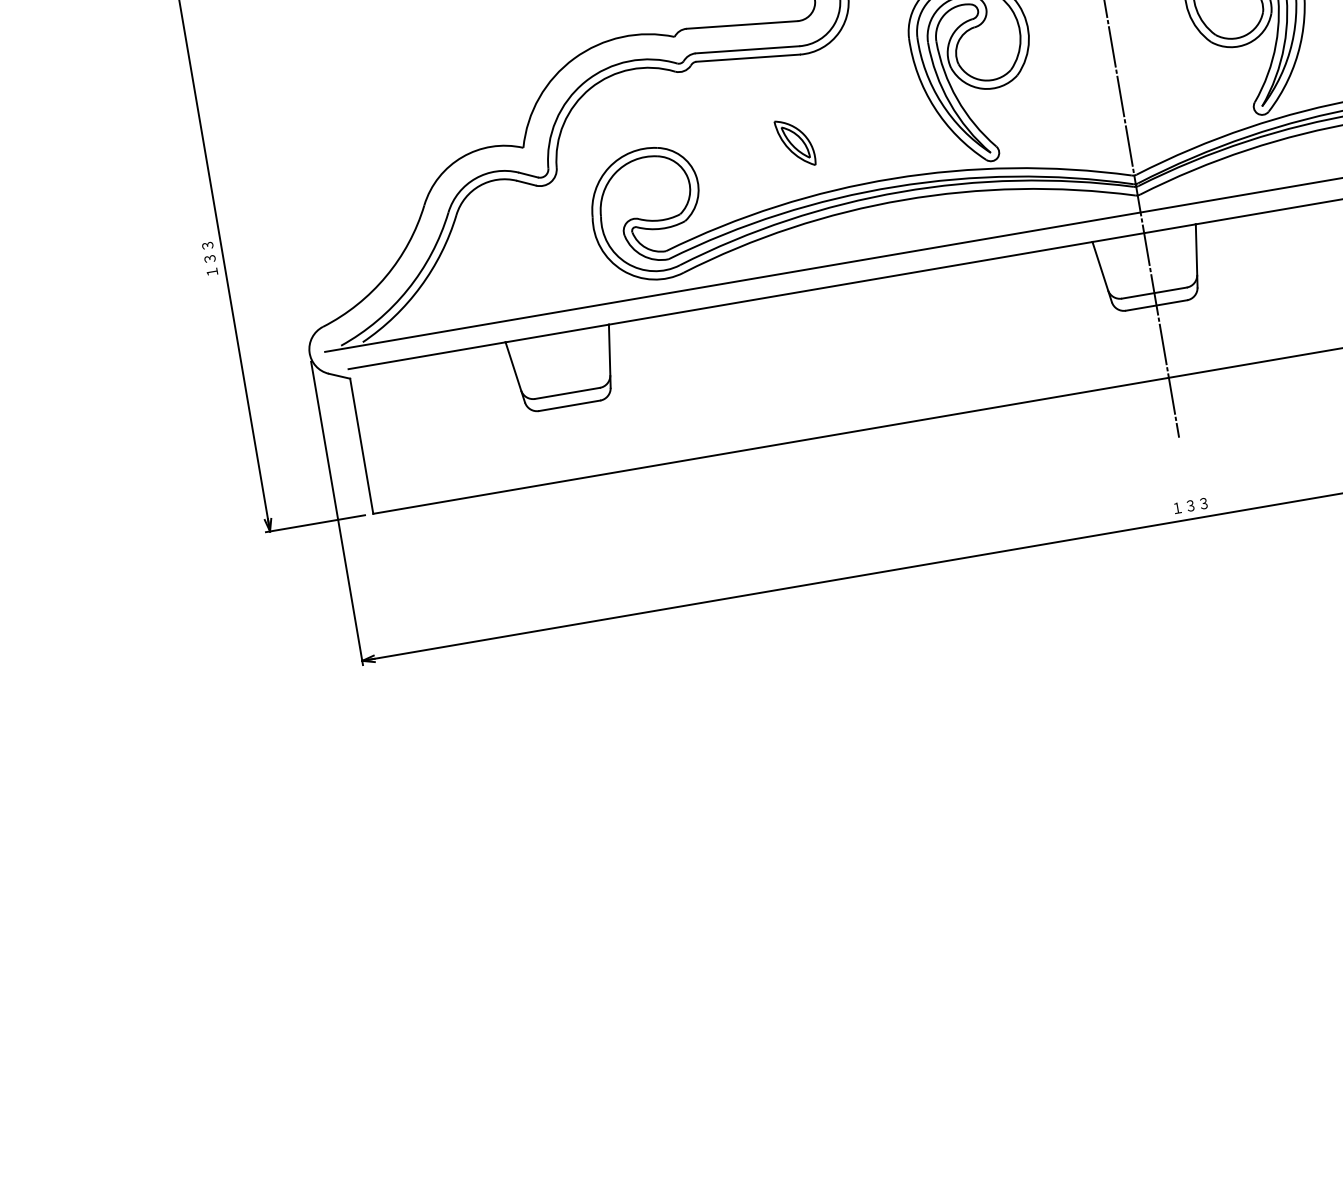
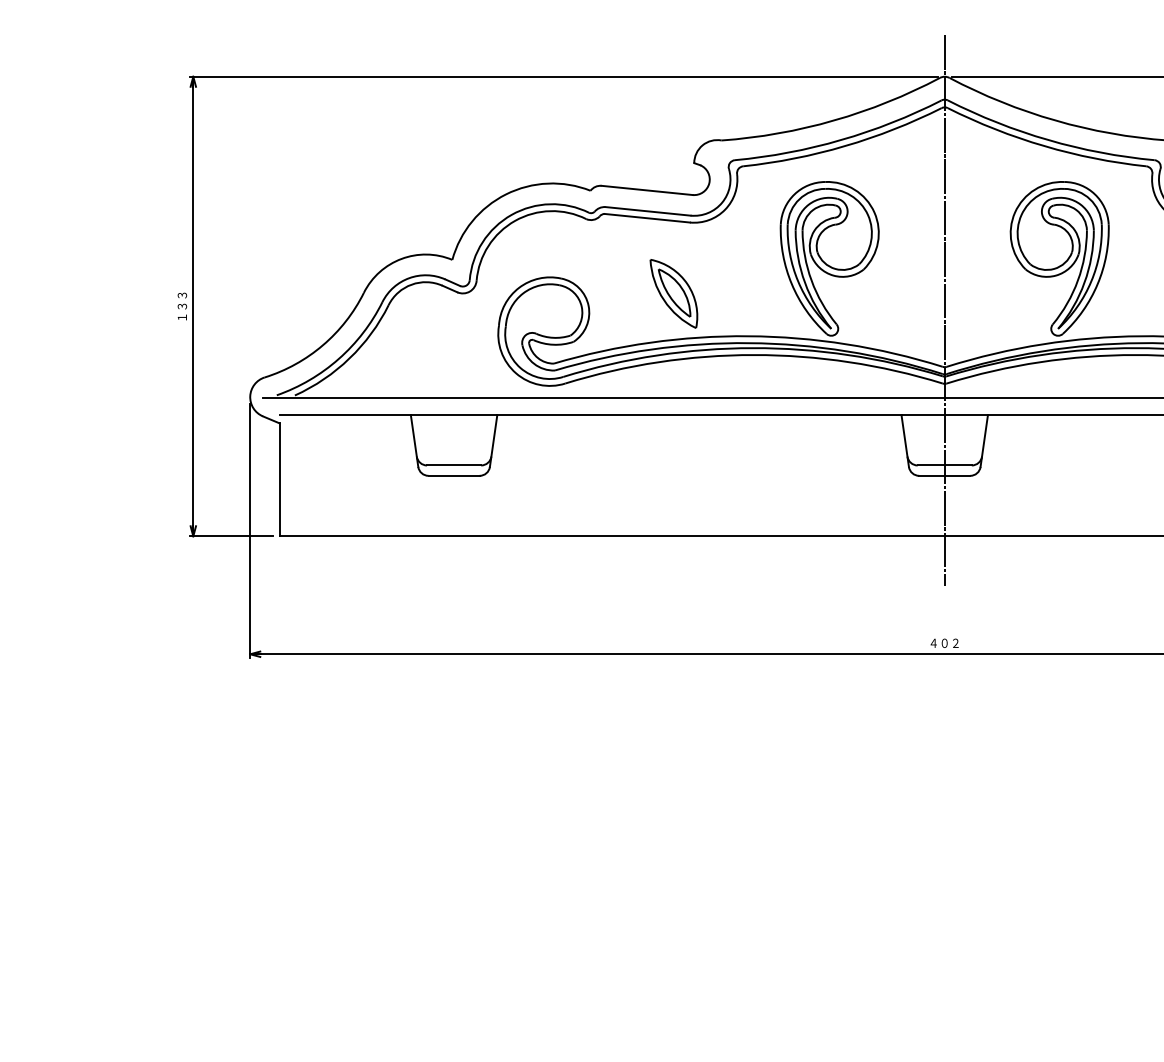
part: (794, 142) -> (673, 293), size x1.67
text: (1190, 504) -> (944, 642), １３３ -> ４０２

